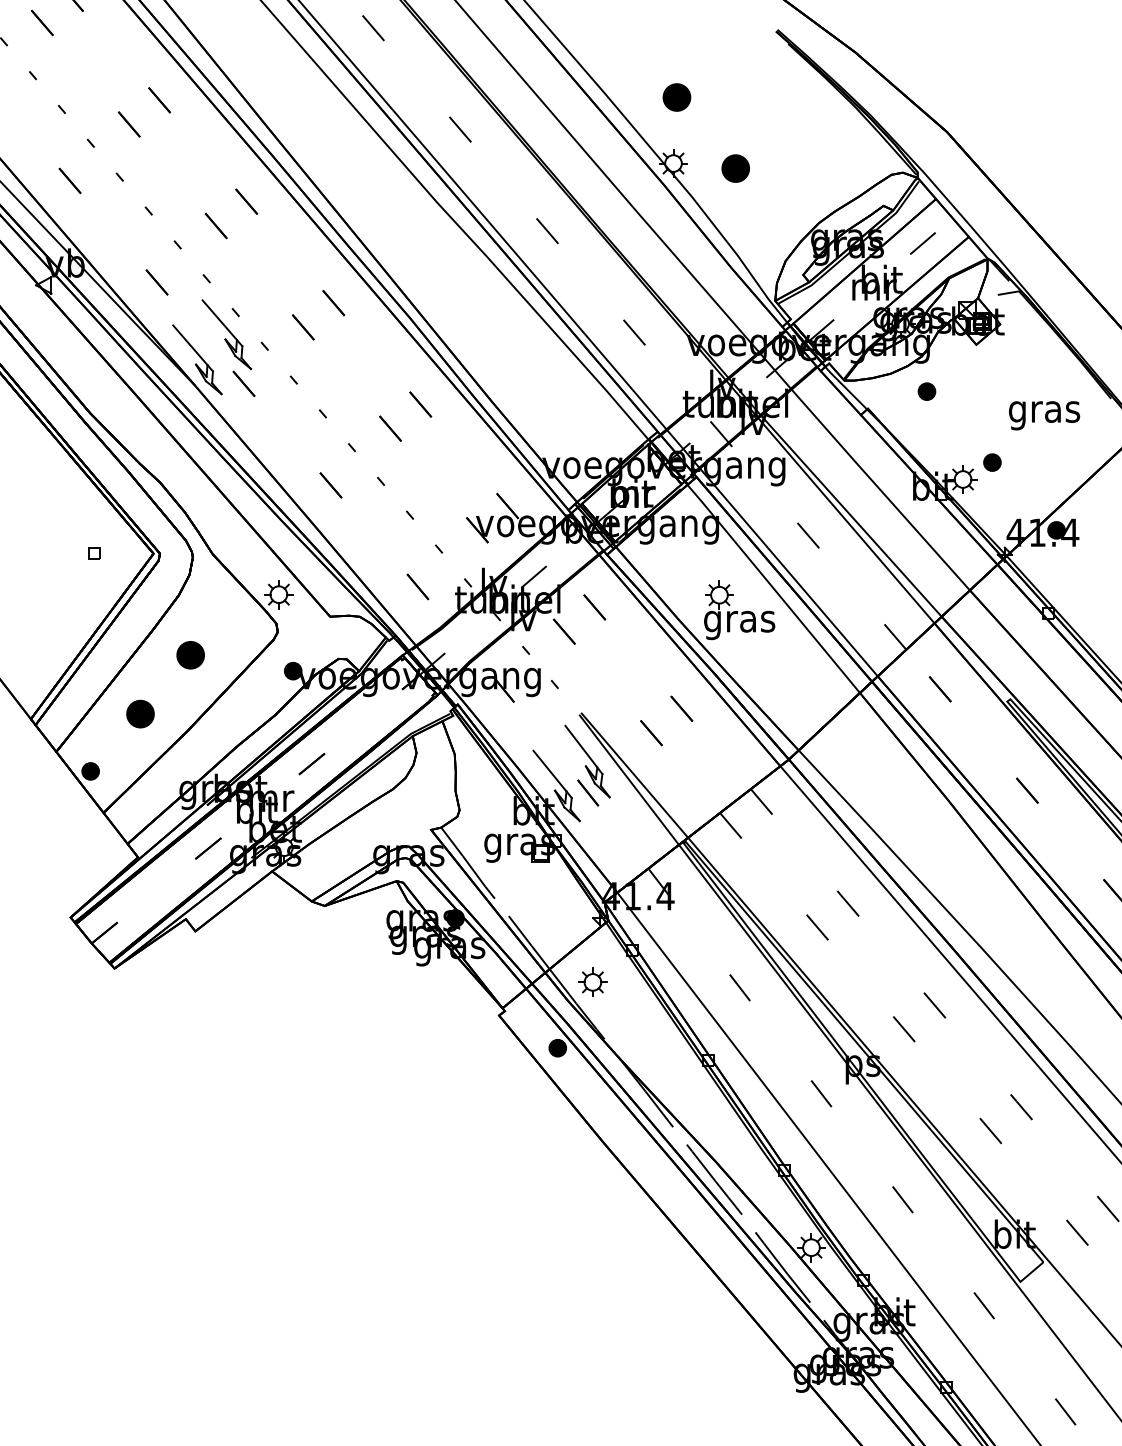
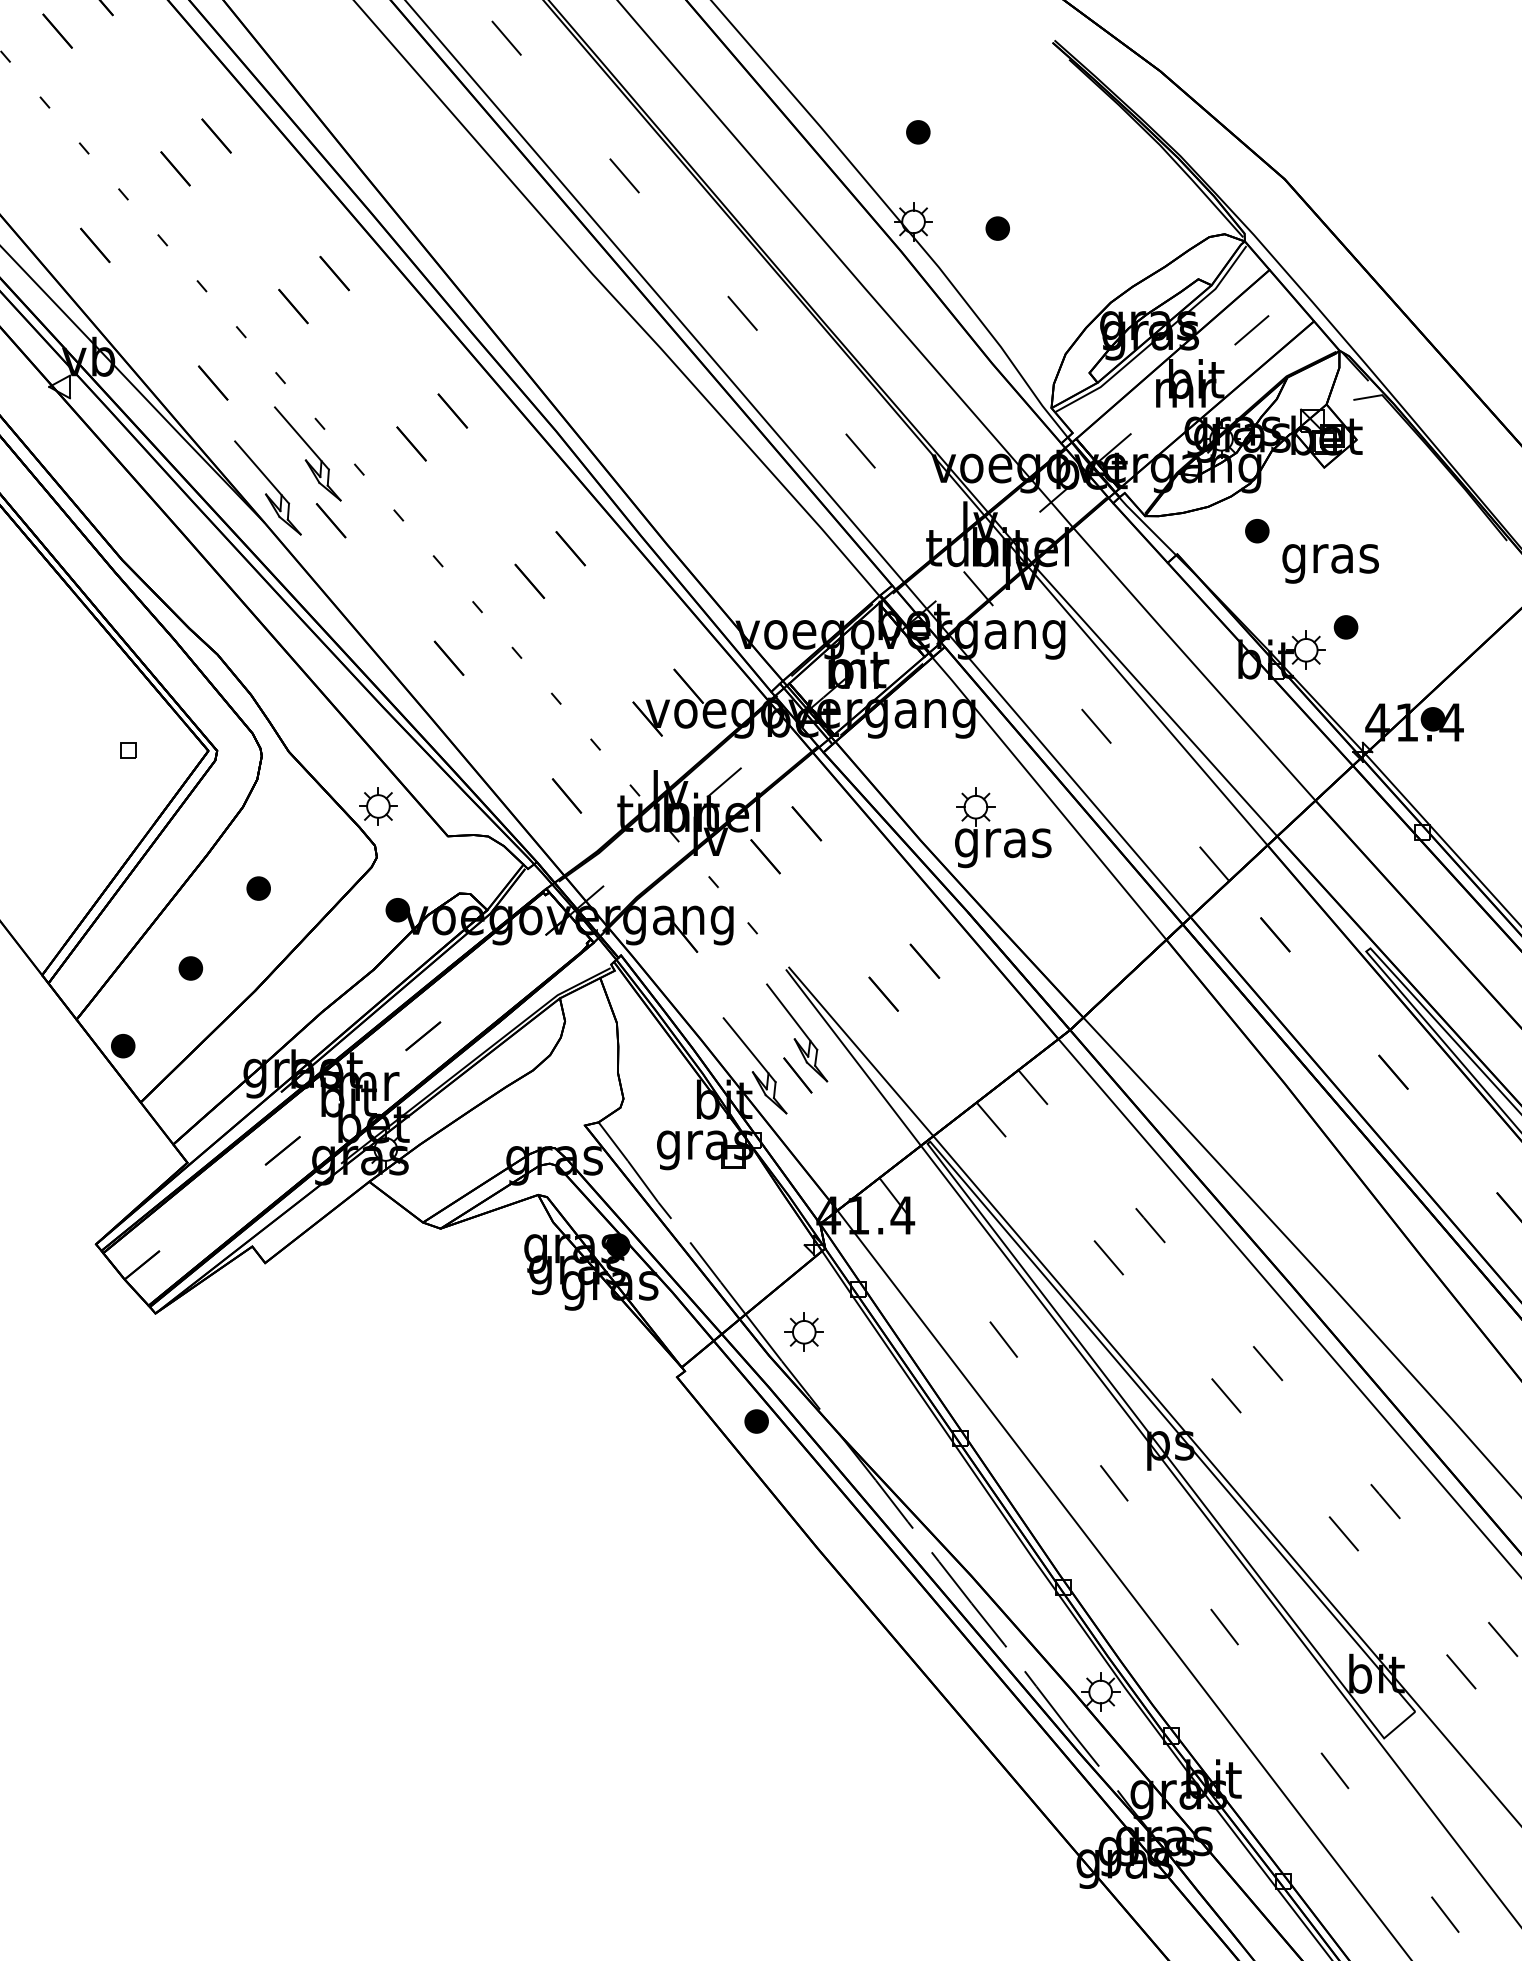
part: (677, 97) -> (918, 132), size x0.62
part: (735, 168) -> (997, 228), size x0.62
text: (1044, 415) -> (1330, 563), moved
part: (190, 655) -> (258, 888), size x0.62
part: (140, 714) -> (190, 968), size x0.62

